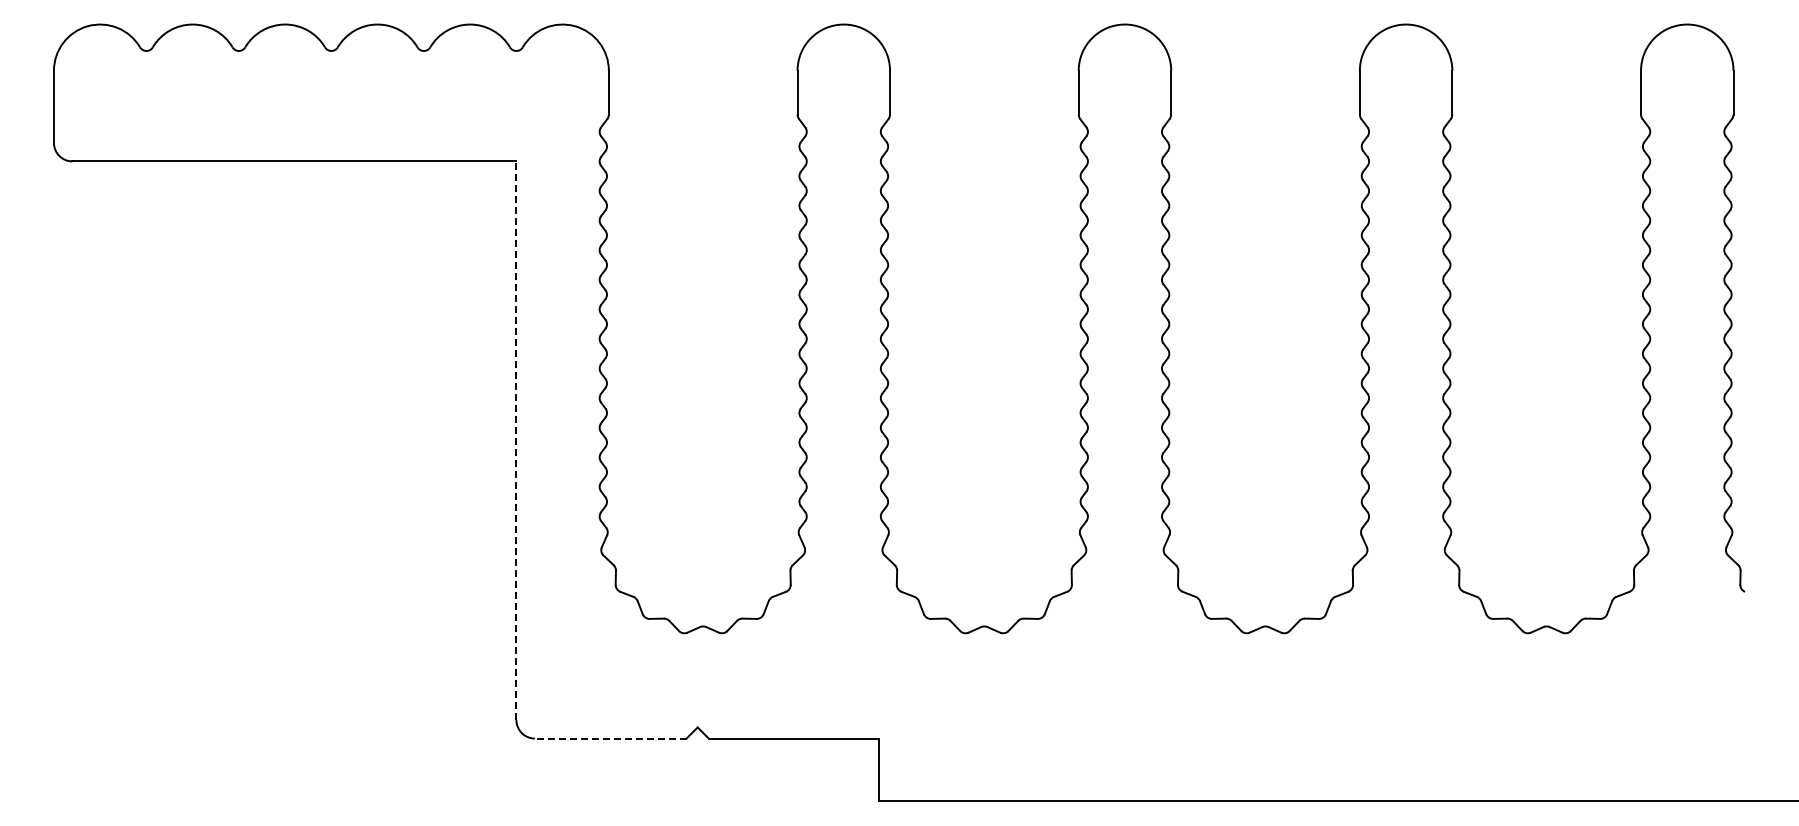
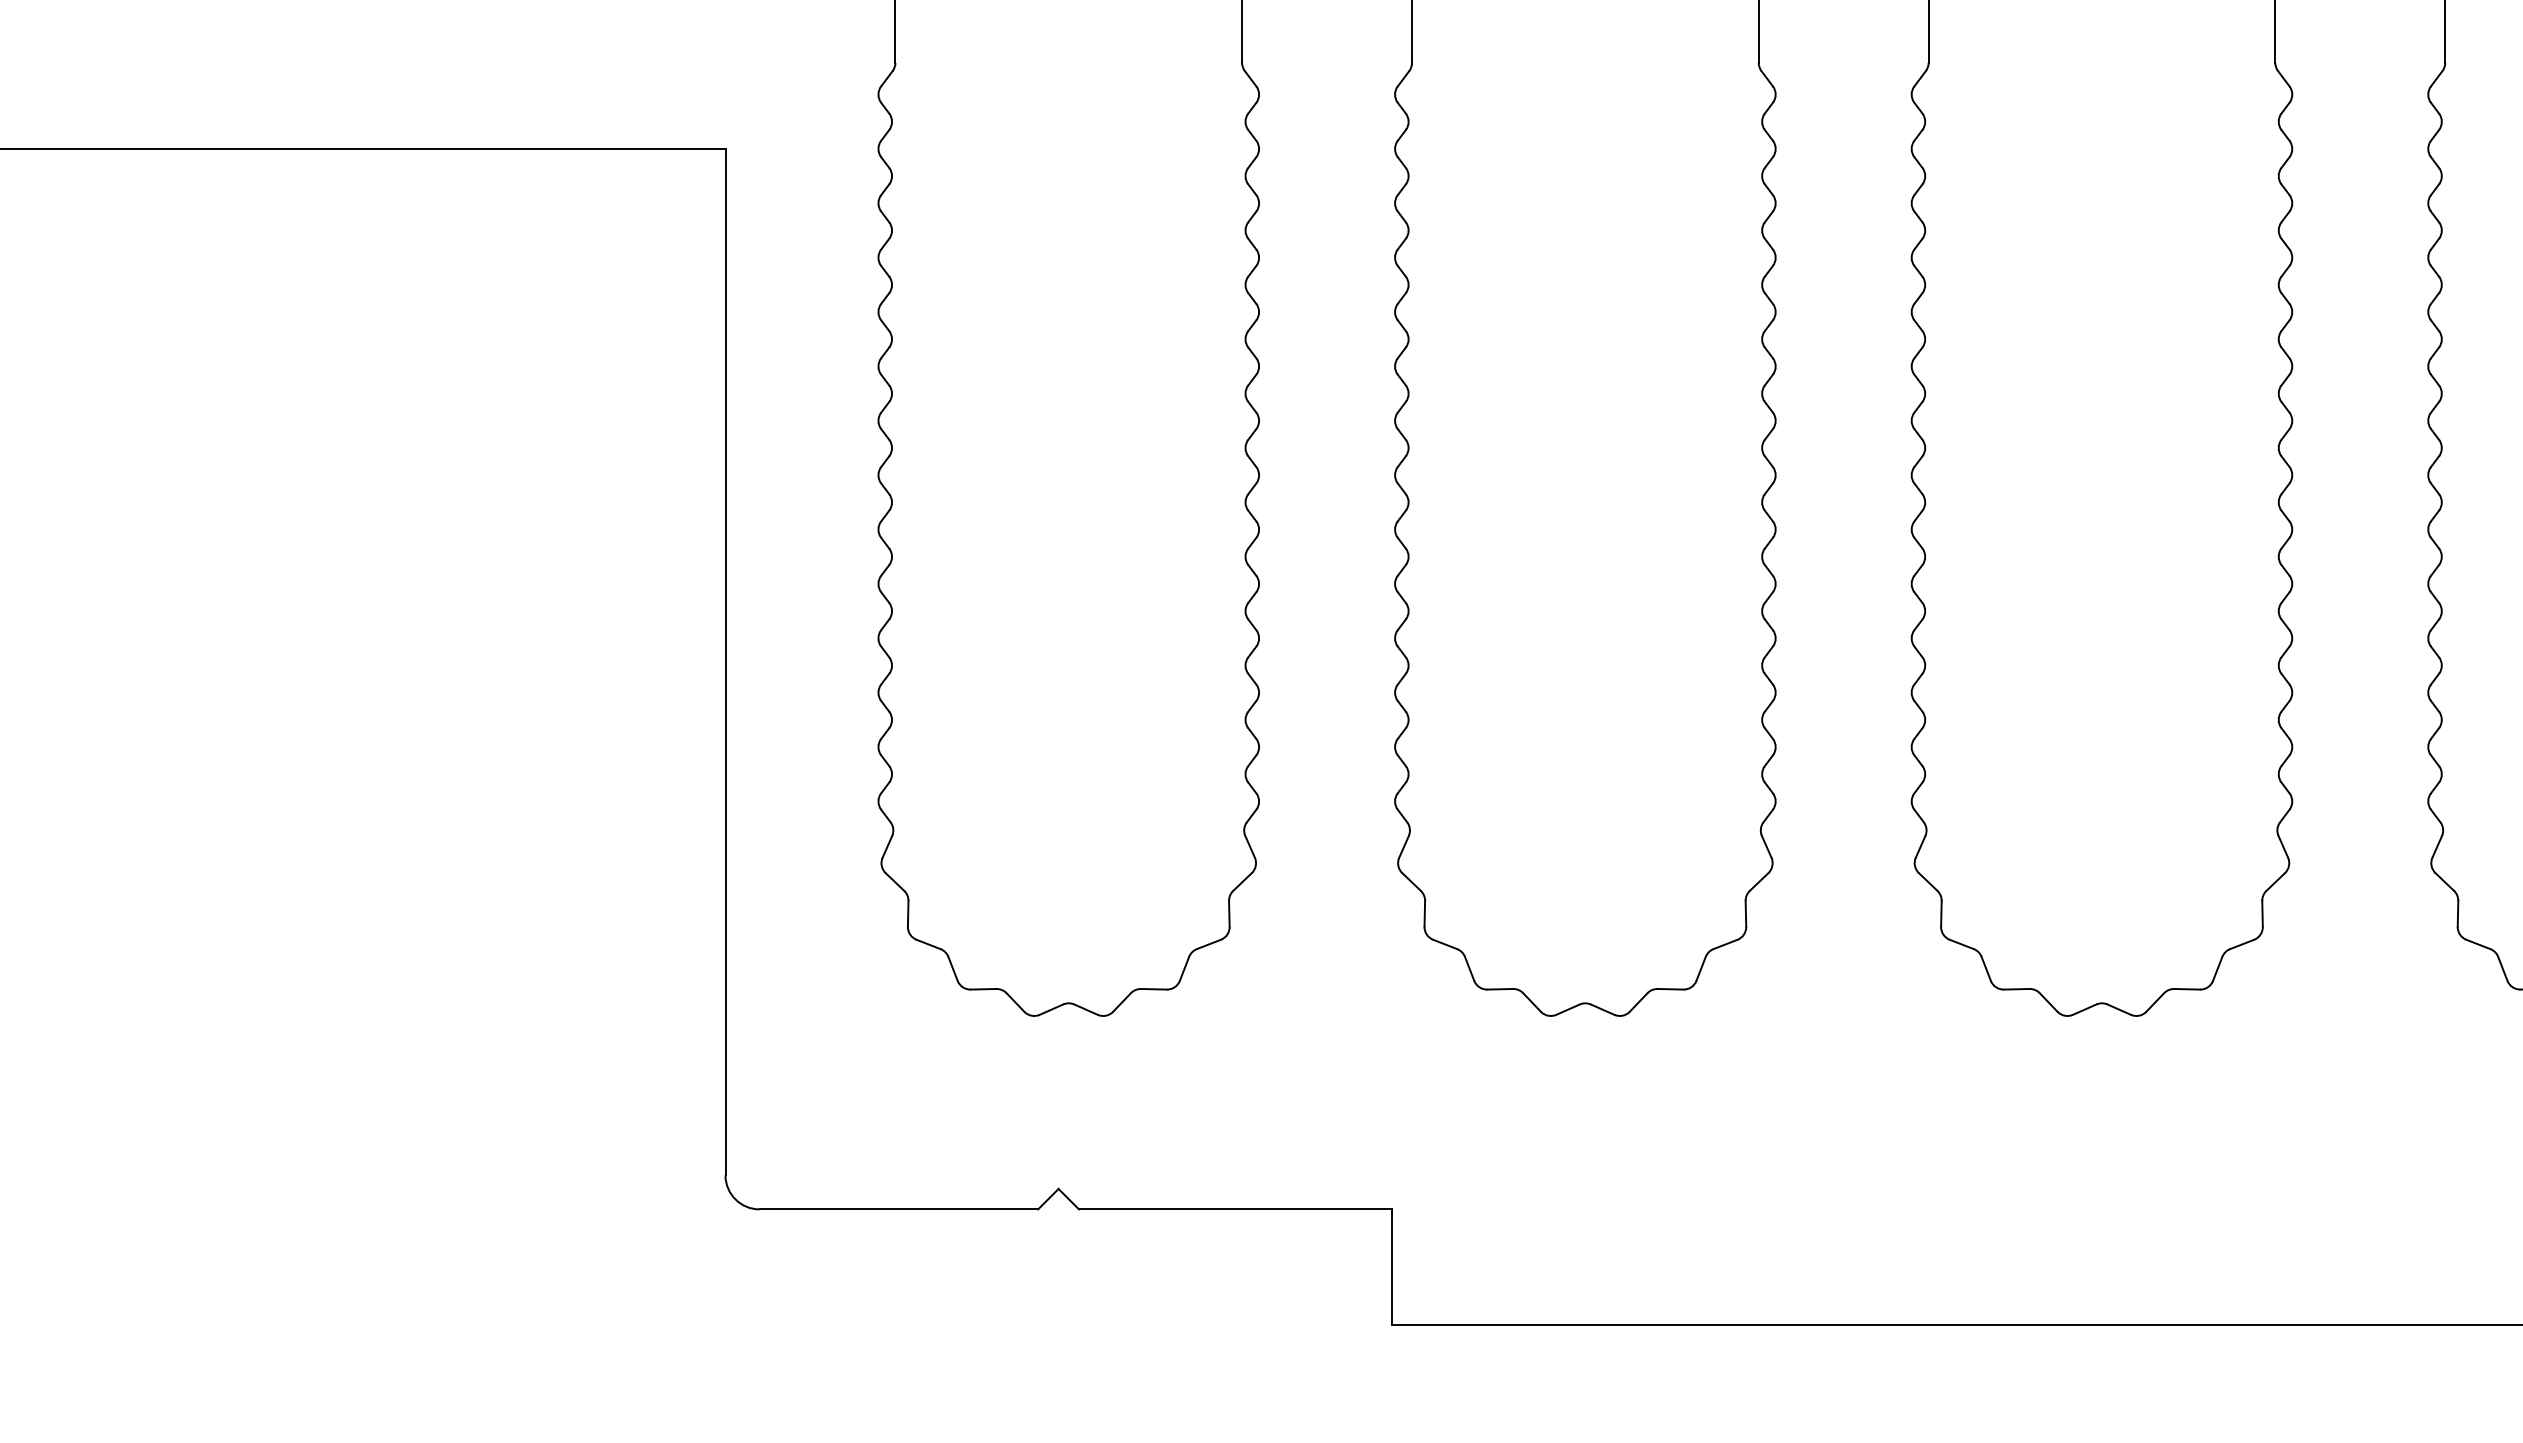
line: (516, 440) -> (725, 661), dashed -> solid
line: (610, 738) -> (898, 1209), dashed -> solid

